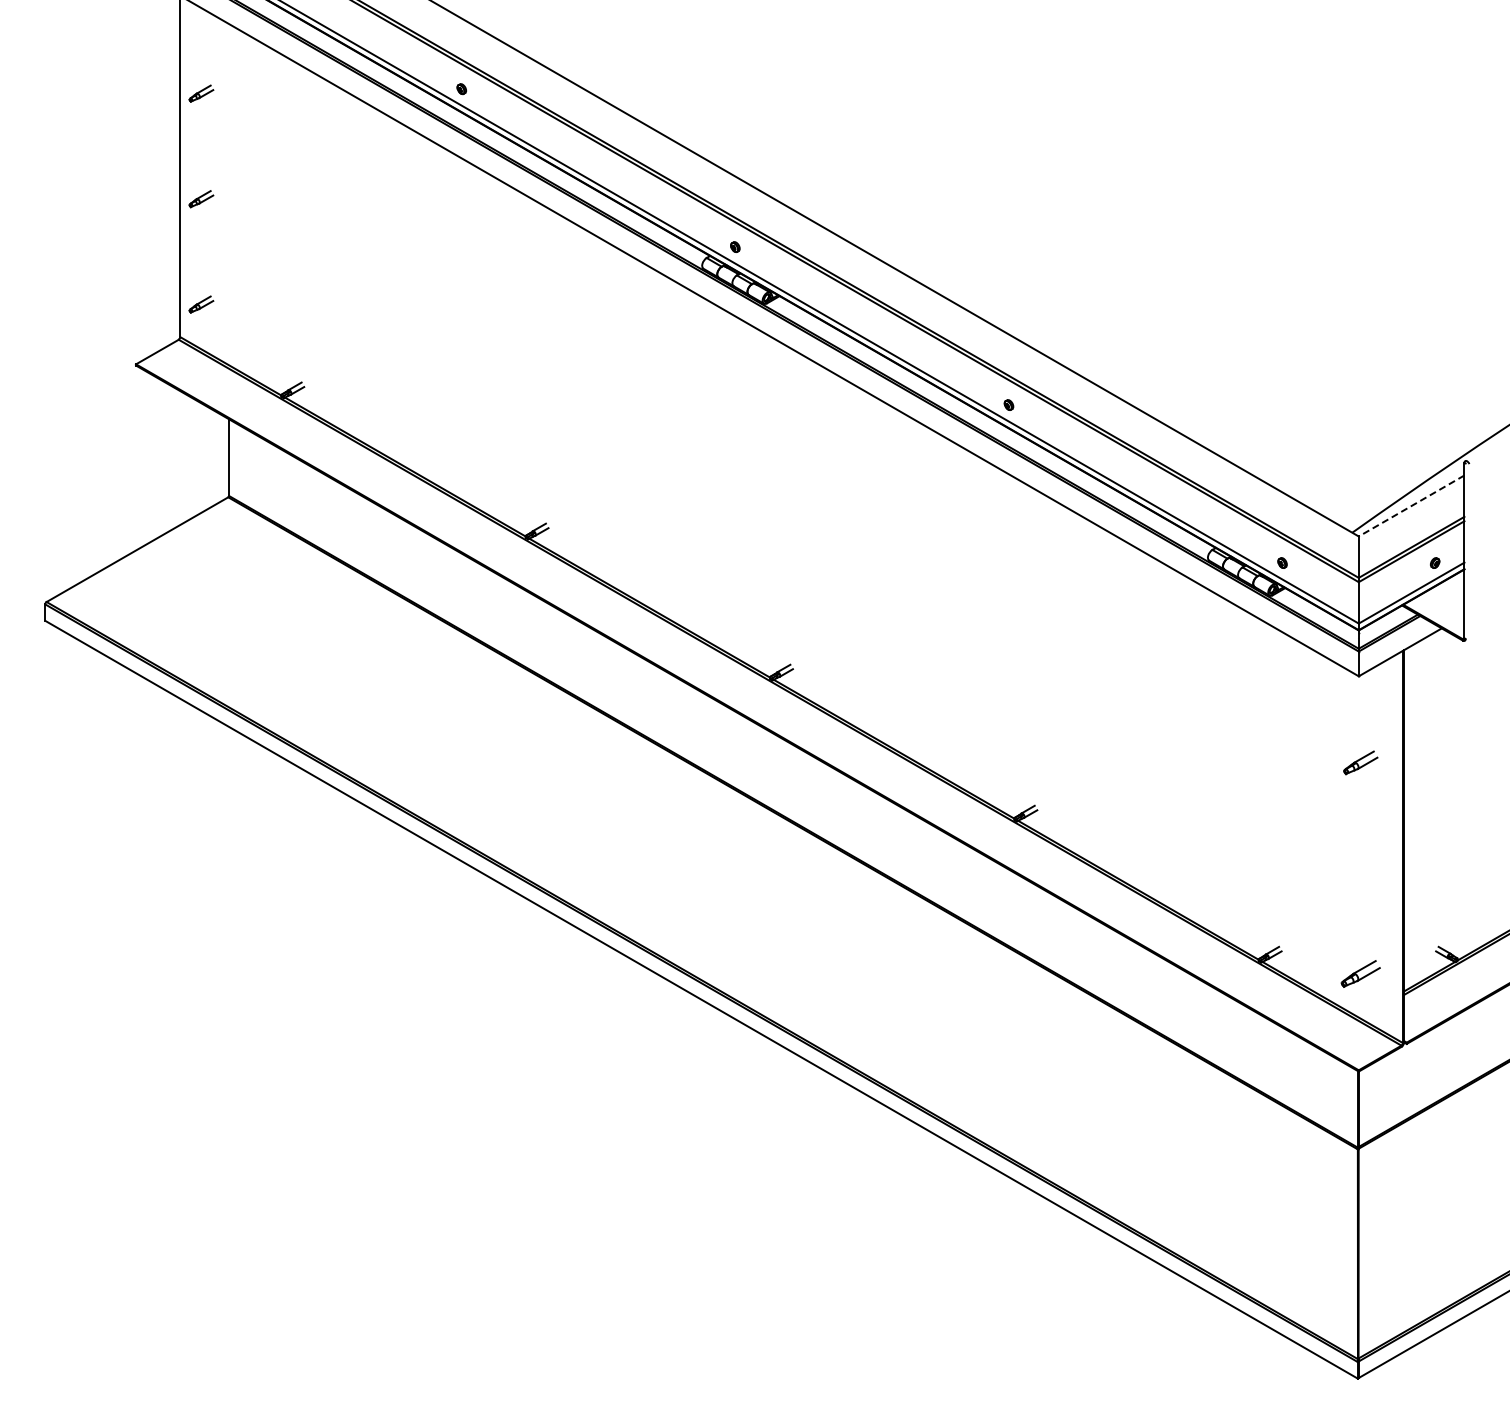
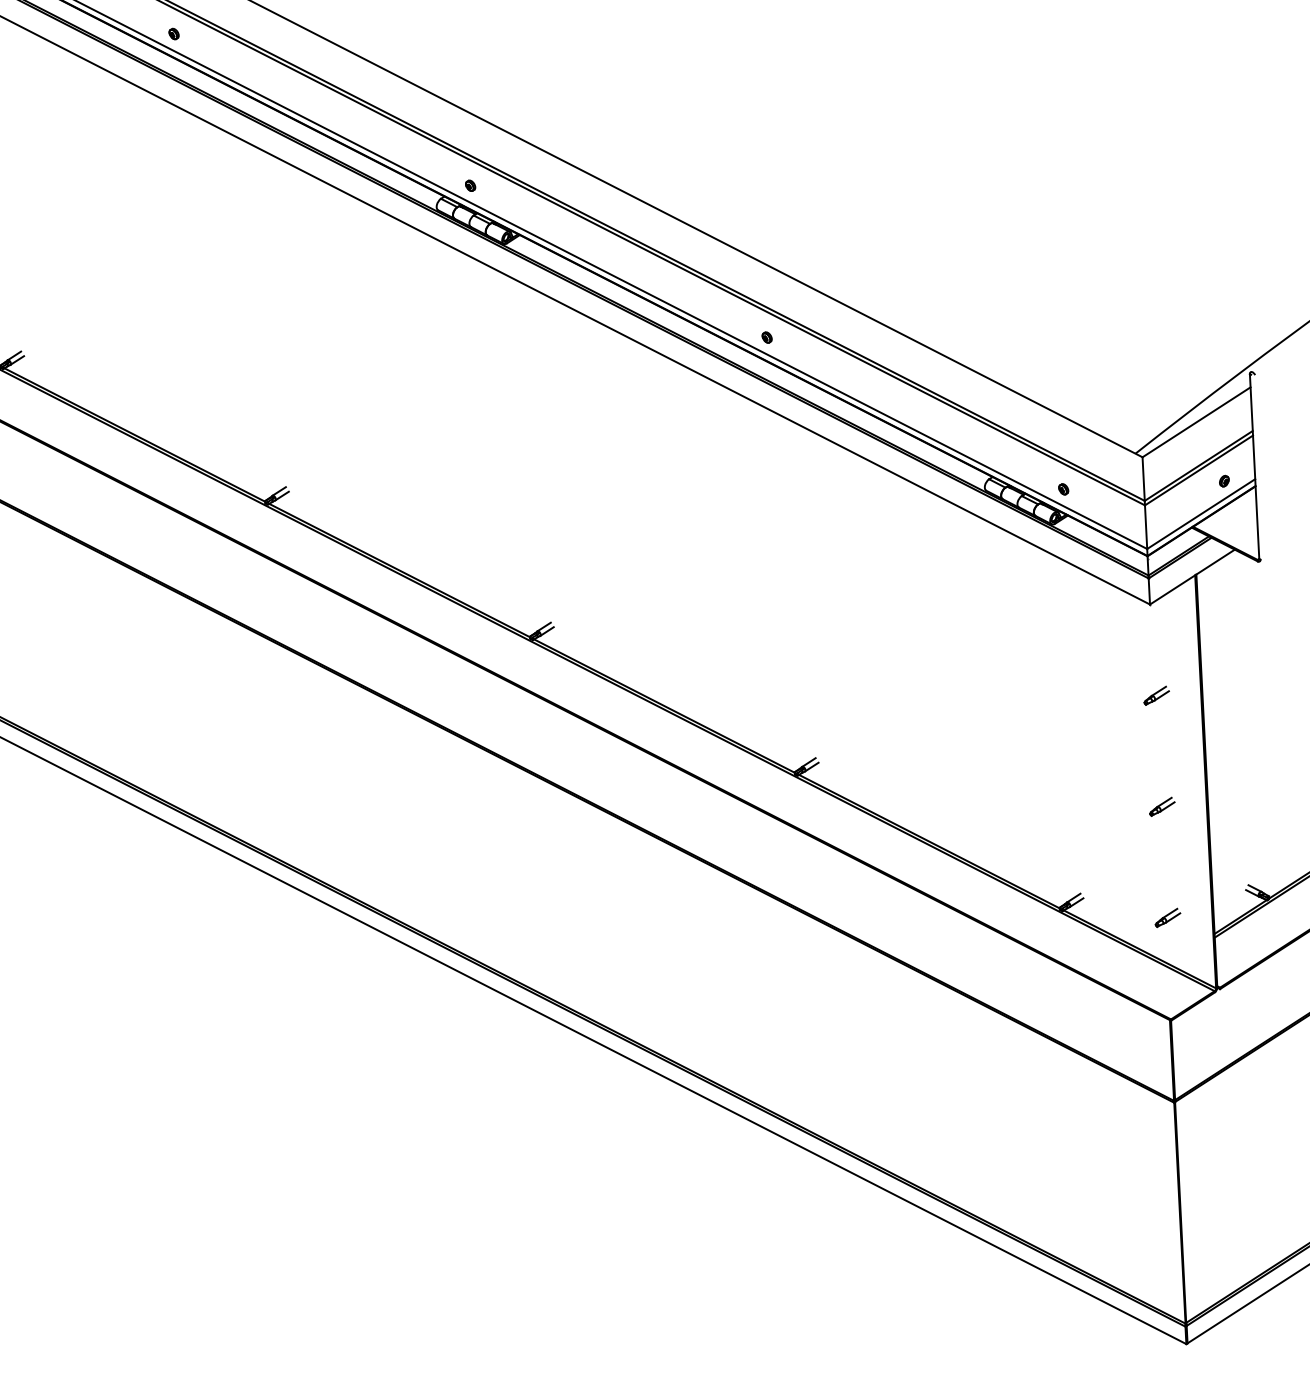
line: (1411, 506) -> (1196, 422), dashed -> solid
part: (1360, 763) -> (1156, 696), size x0.71
part: (1360, 868) -> (1162, 806), added
part: (1360, 973) -> (1167, 917), size x0.62

